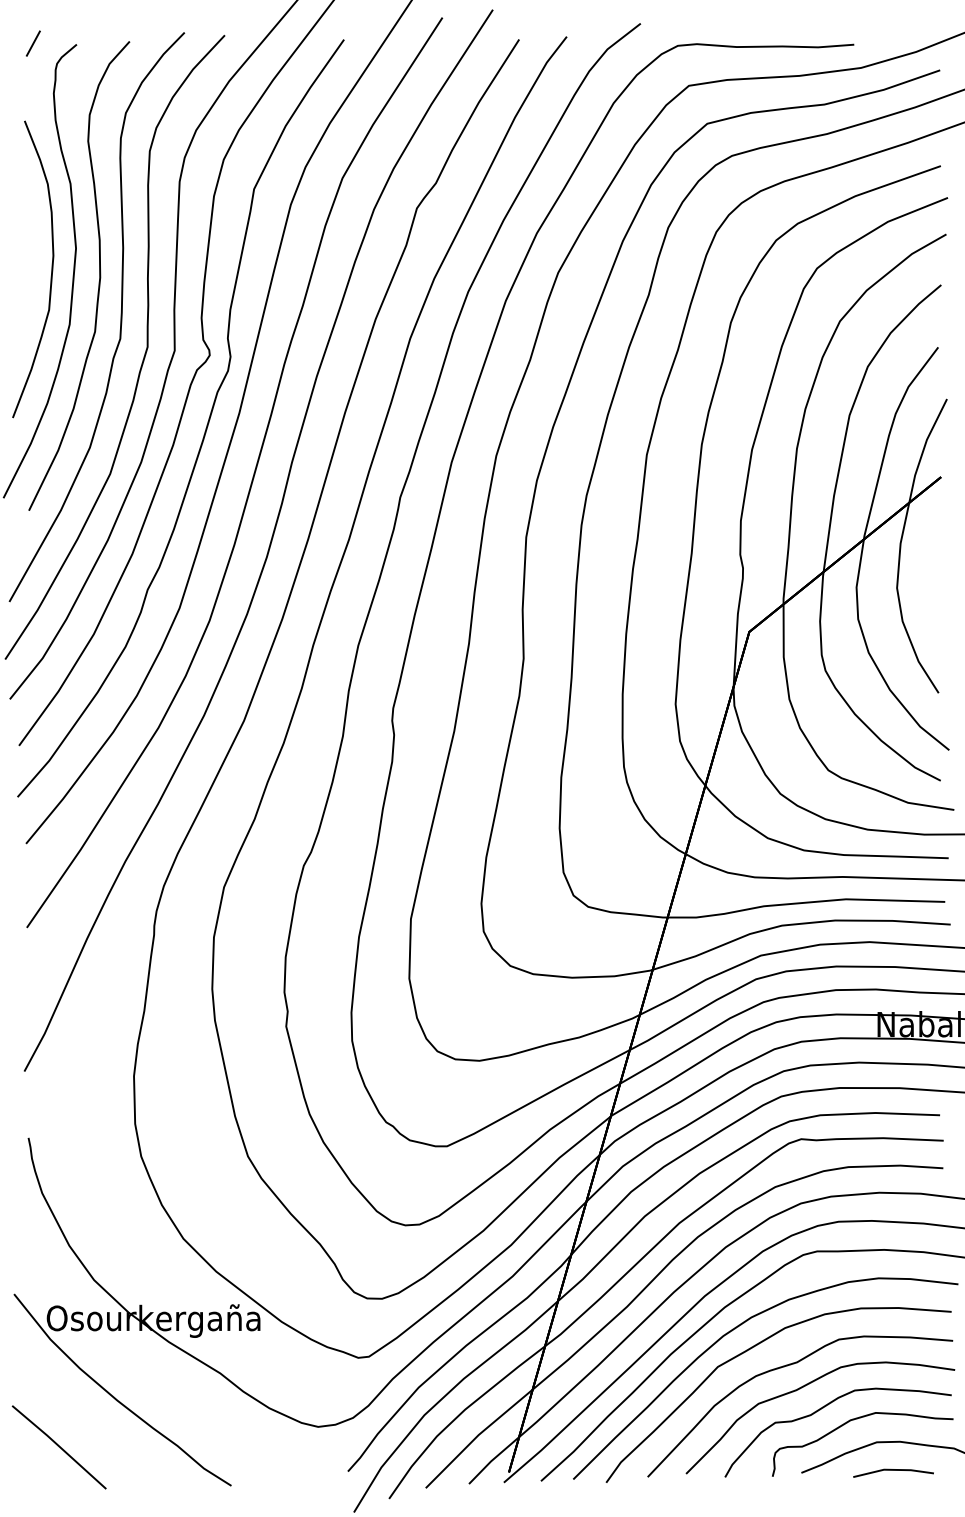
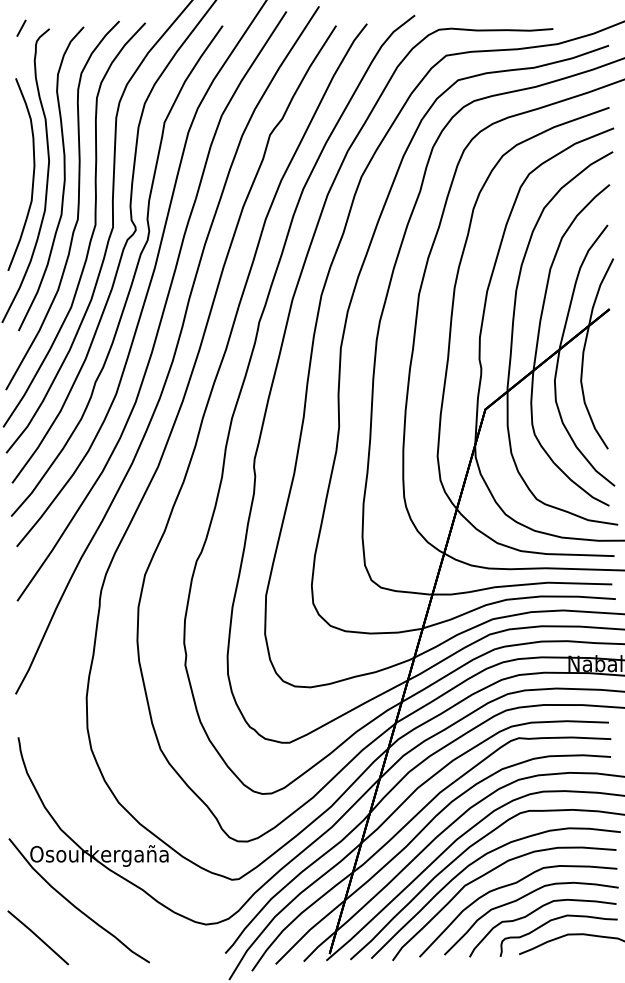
part: (893, 1473) -> (578, 954), removed

